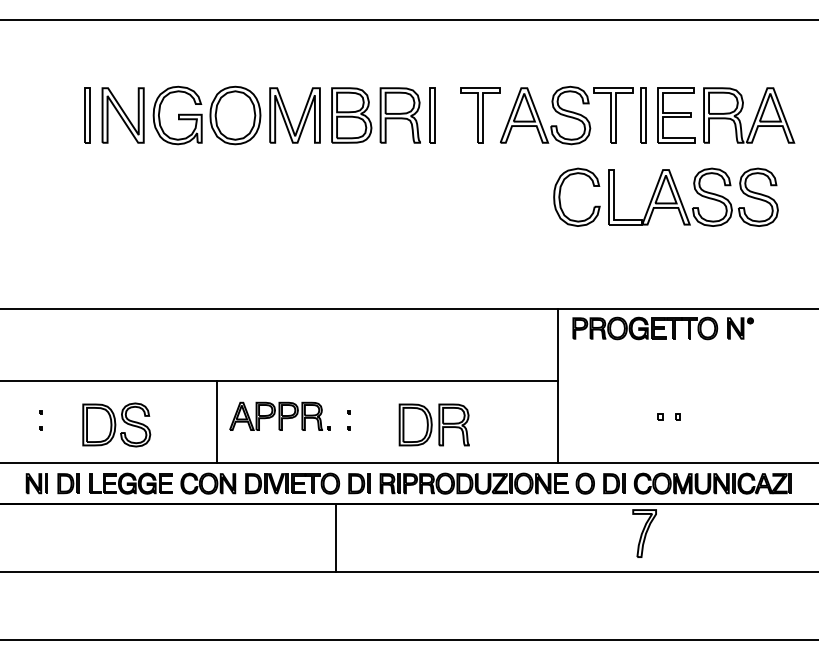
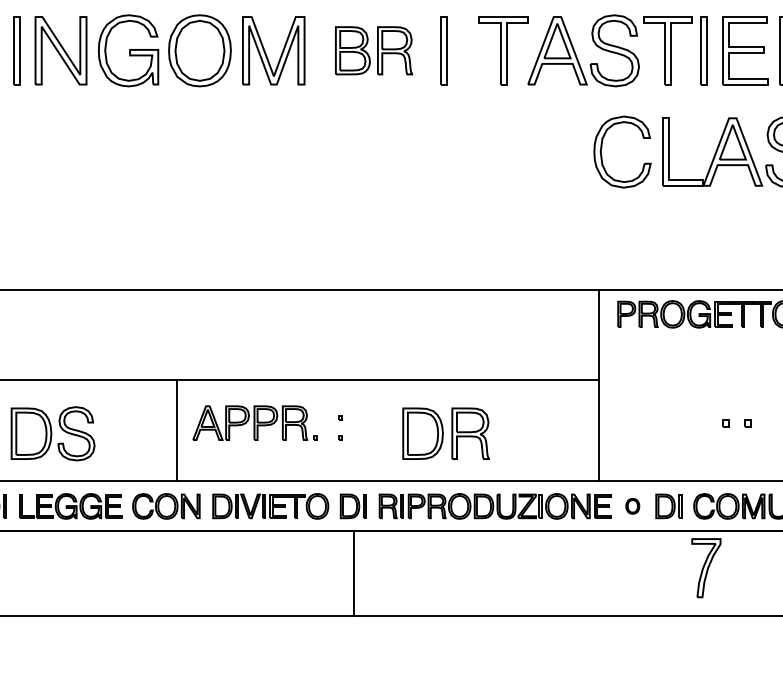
part: (375, 115) -> (373, 50), size x0.7
part: (584, 483) -> (631, 506), size x0.6
line: (335, 537) -> (353, 573), moved

